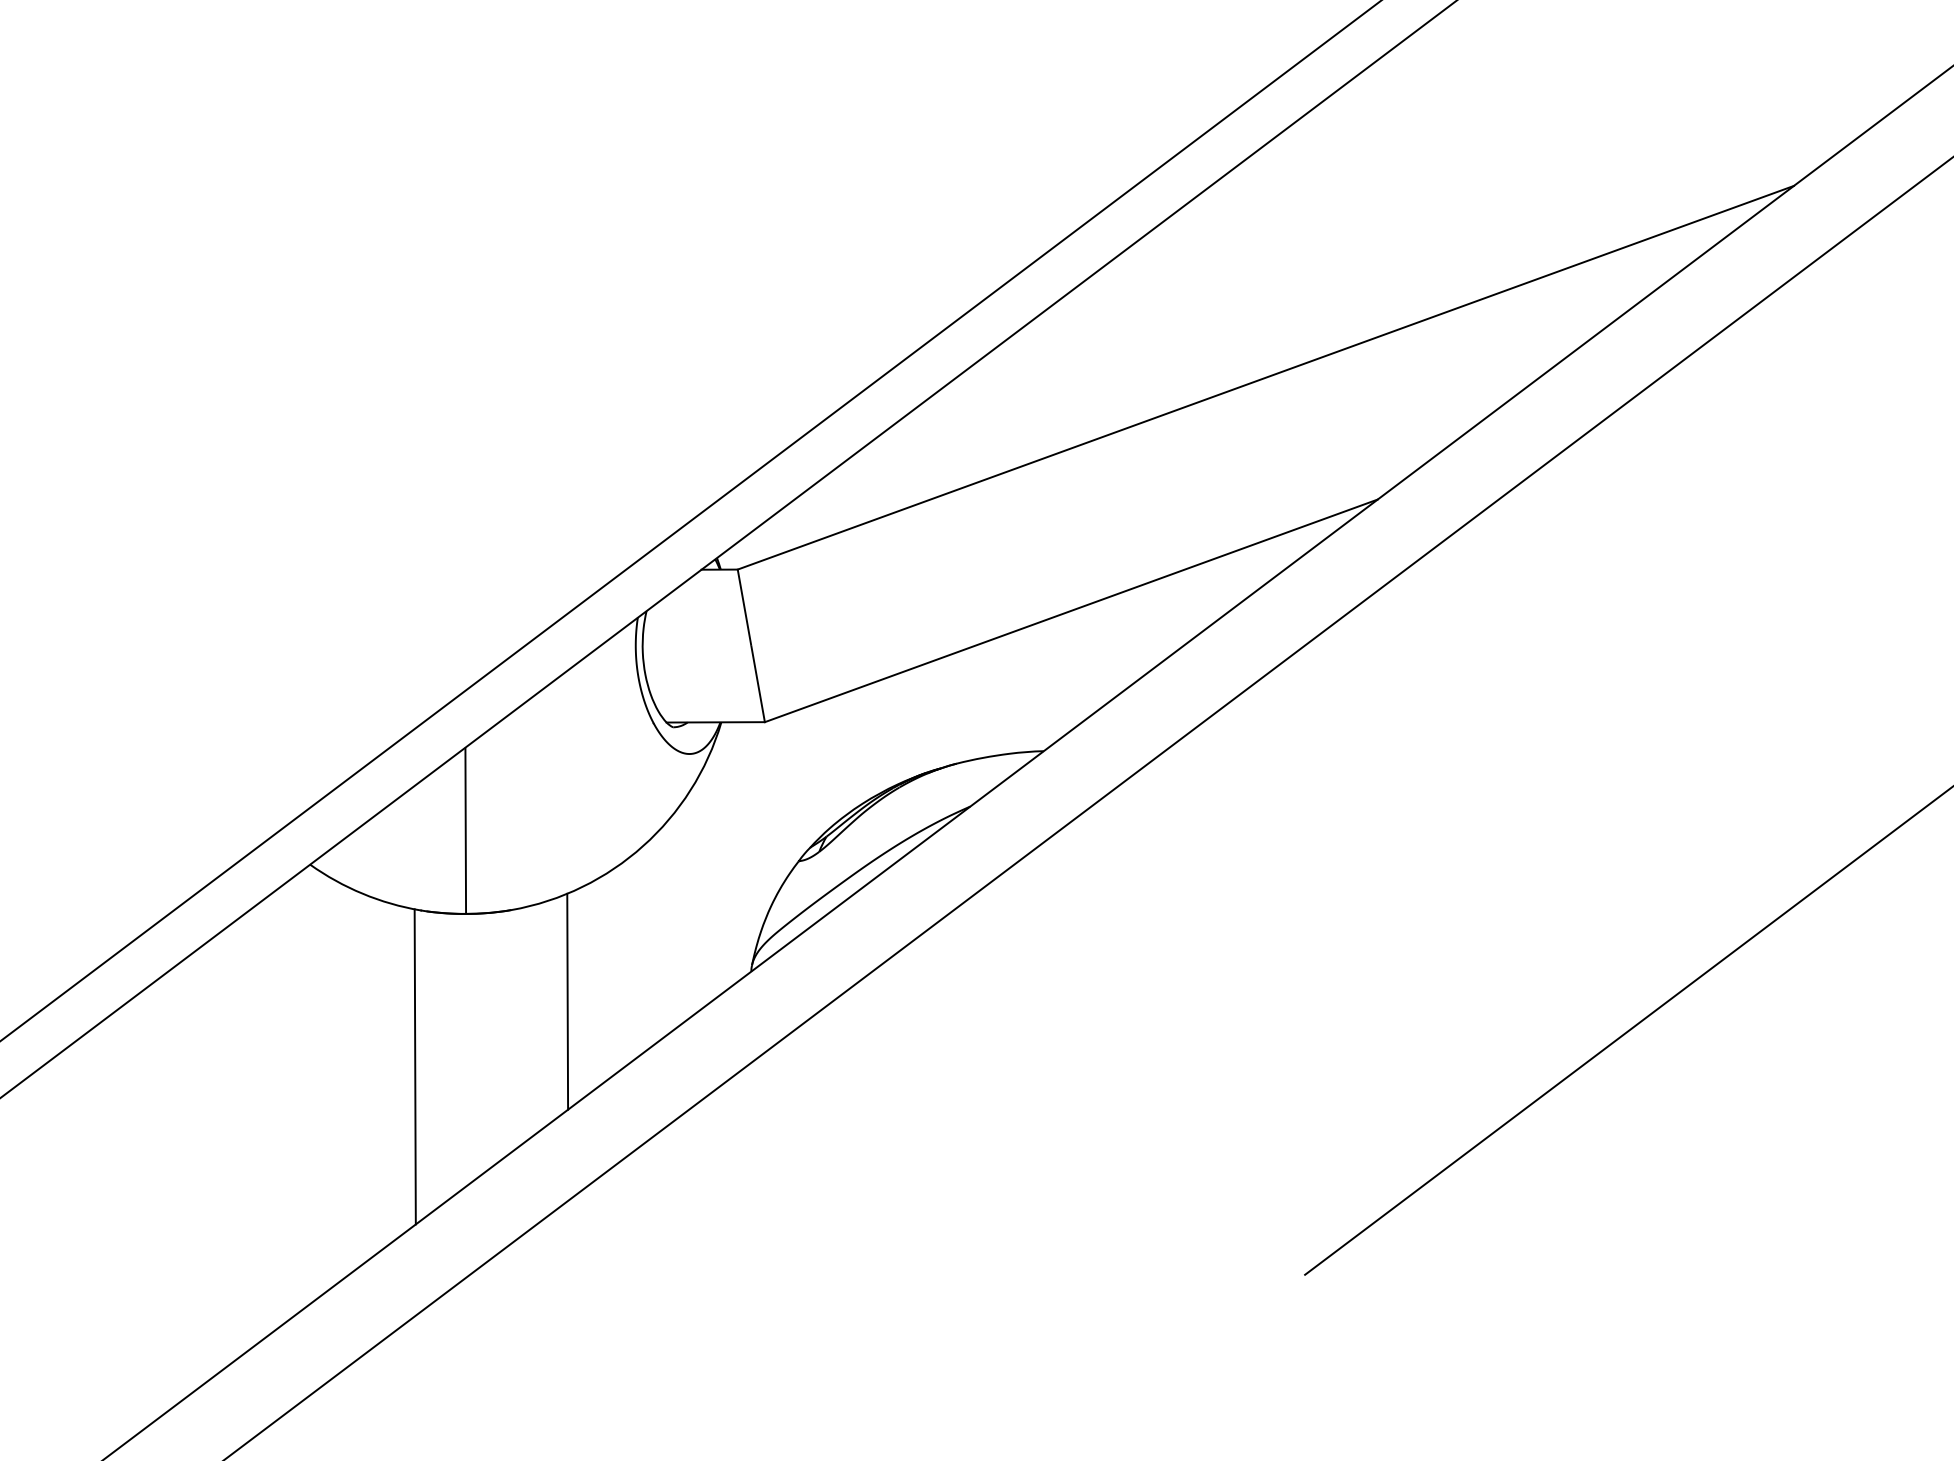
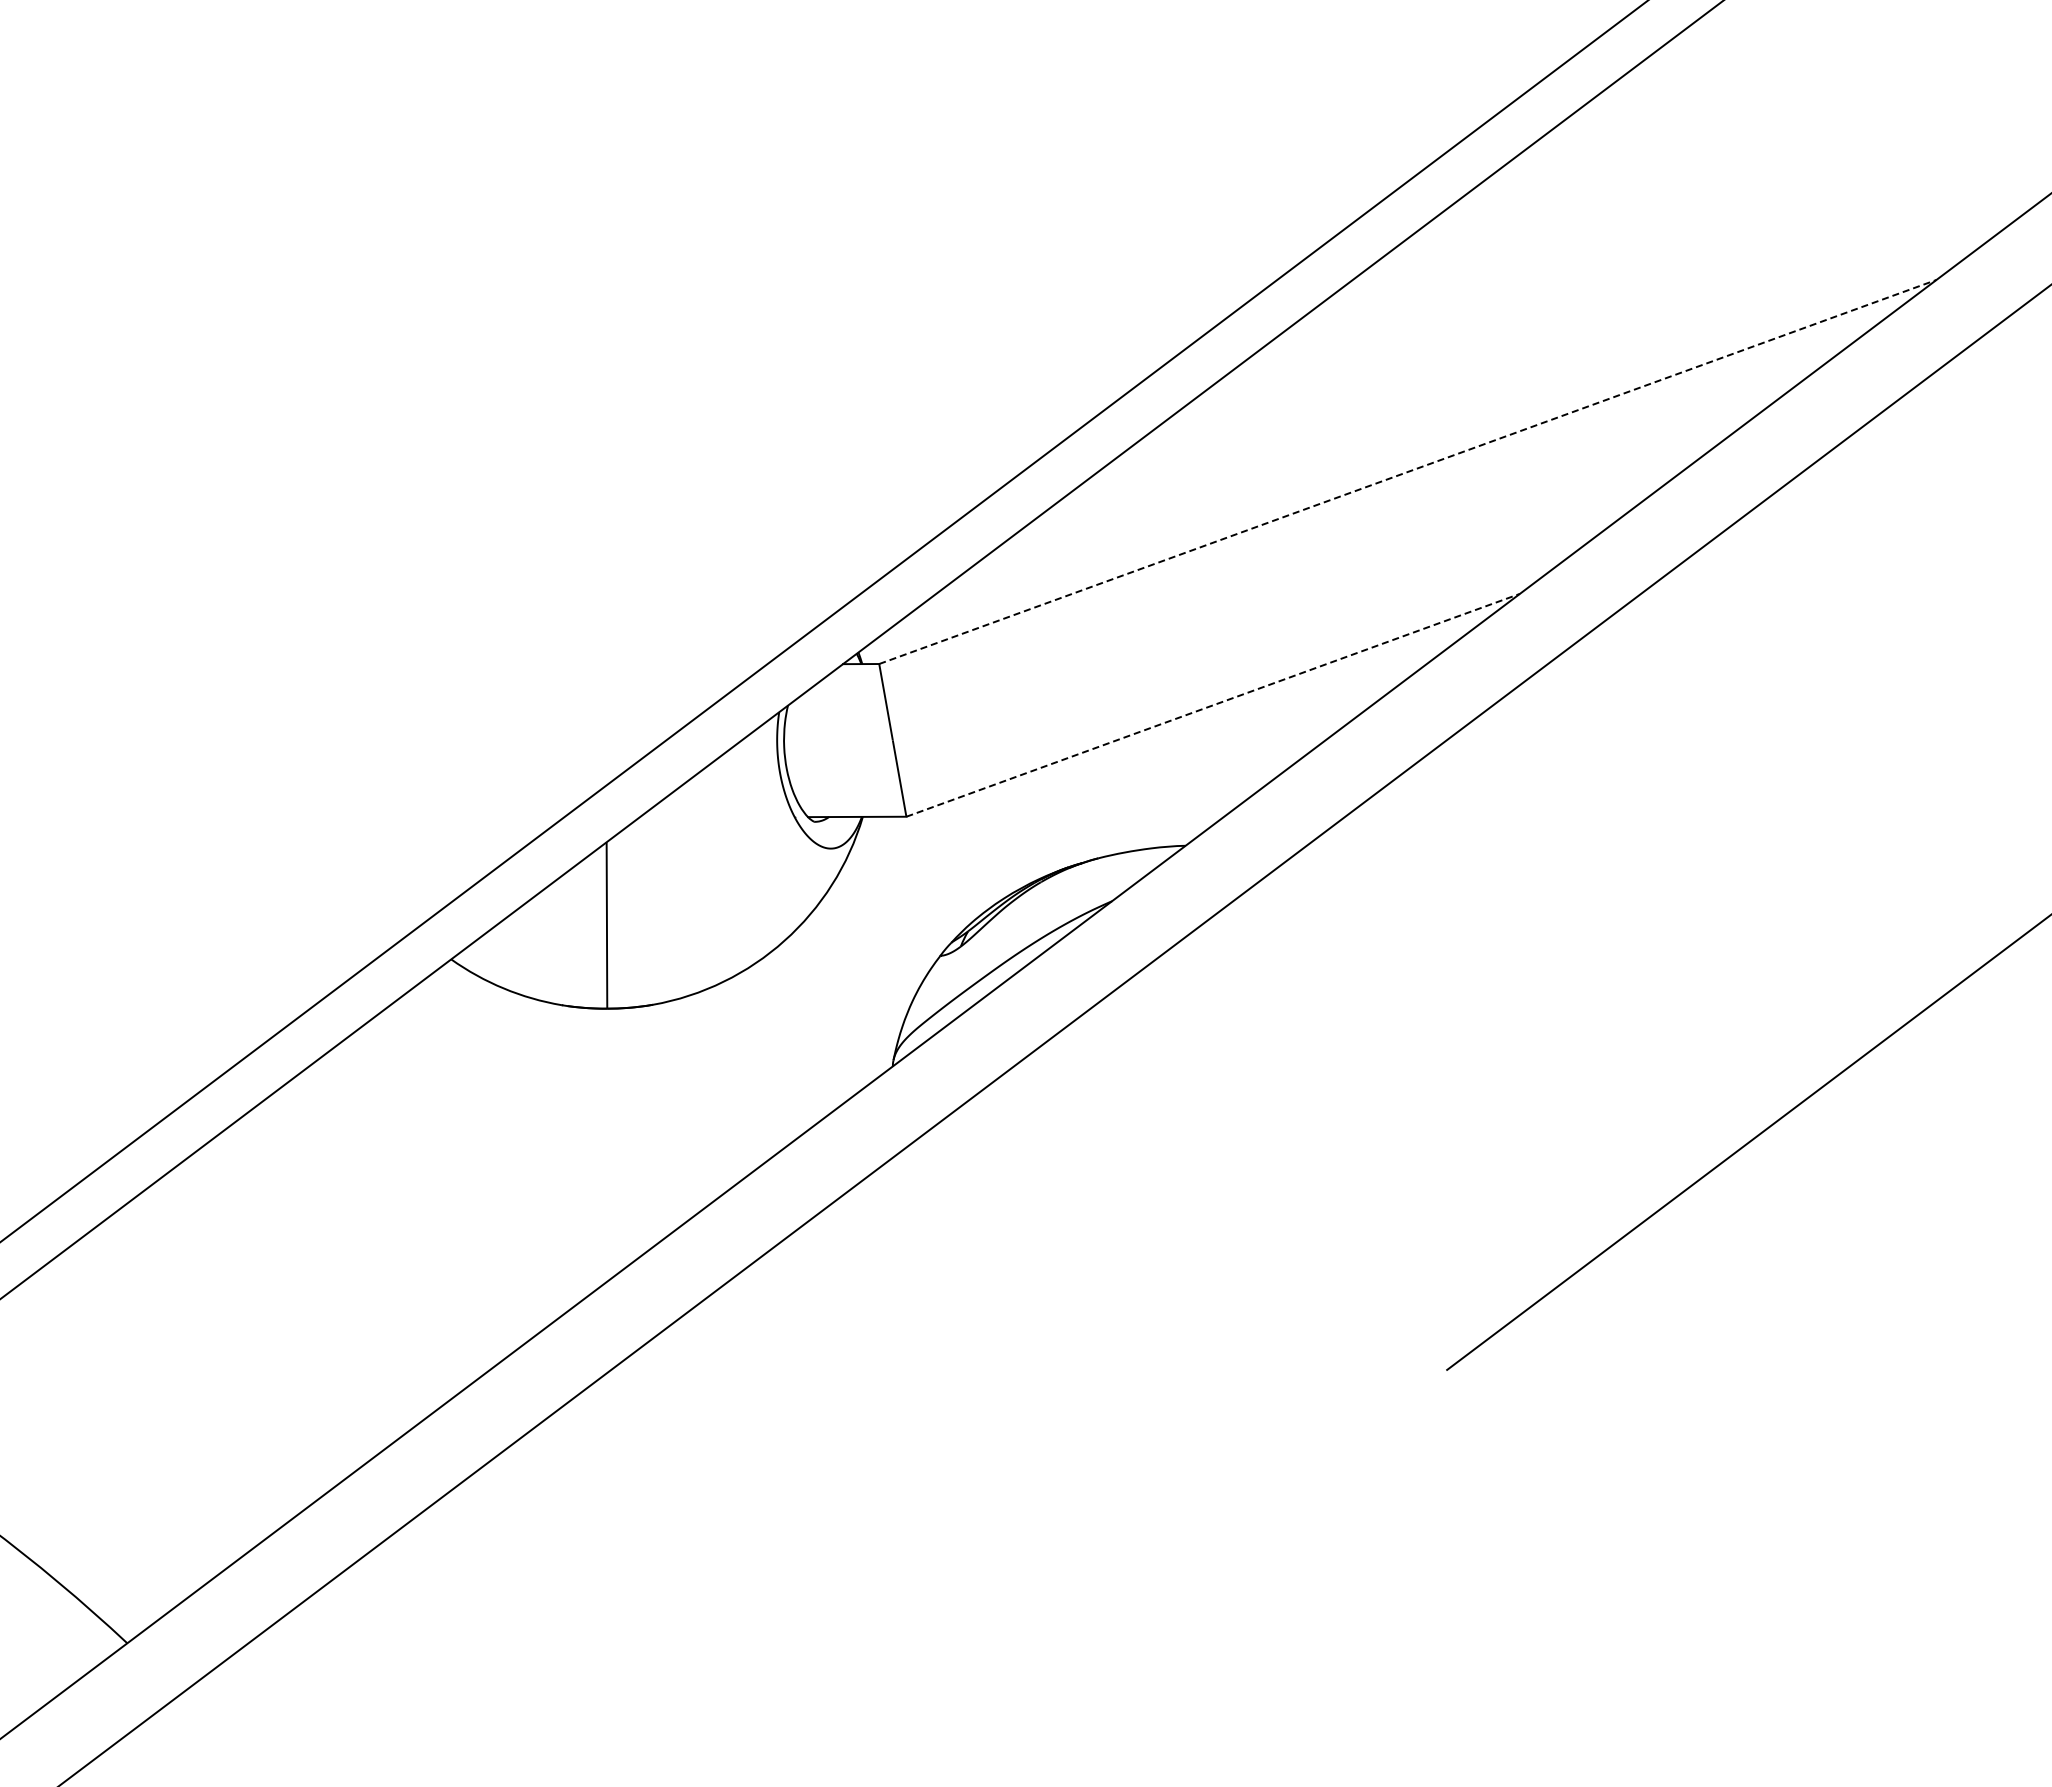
line: (1266, 377) -> (1408, 471), solid -> dashed
line: (1071, 611) -> (1213, 705), solid -> dashed
line: (567, 1001) -> (708, 1096), removed
line: (415, 1066) -> (556, 1161), removed

